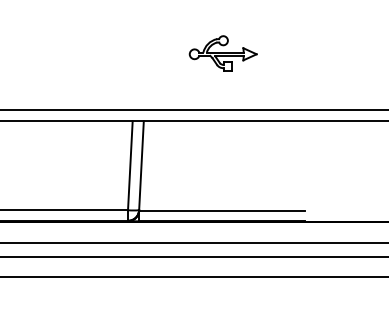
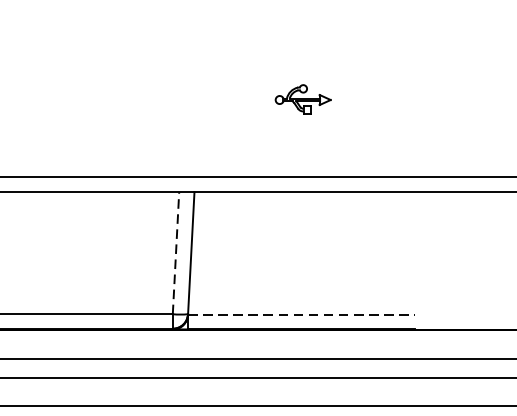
part: (222, 53) -> (302, 99), size x0.6
line: (130, 165) -> (176, 252), solid -> dashed
line: (221, 210) -> (300, 314), solid -> dashed

